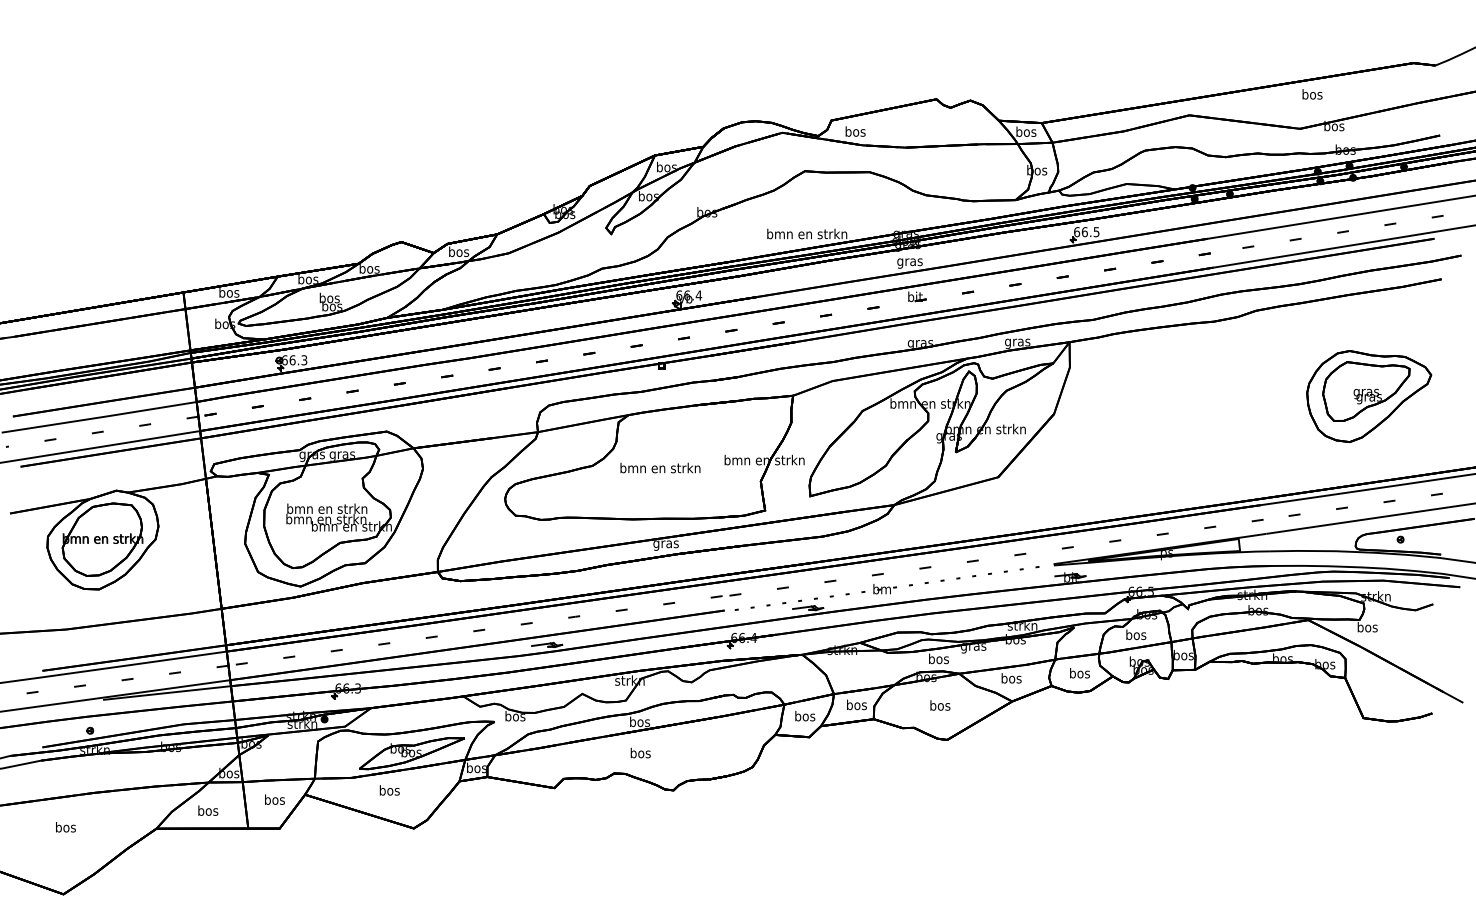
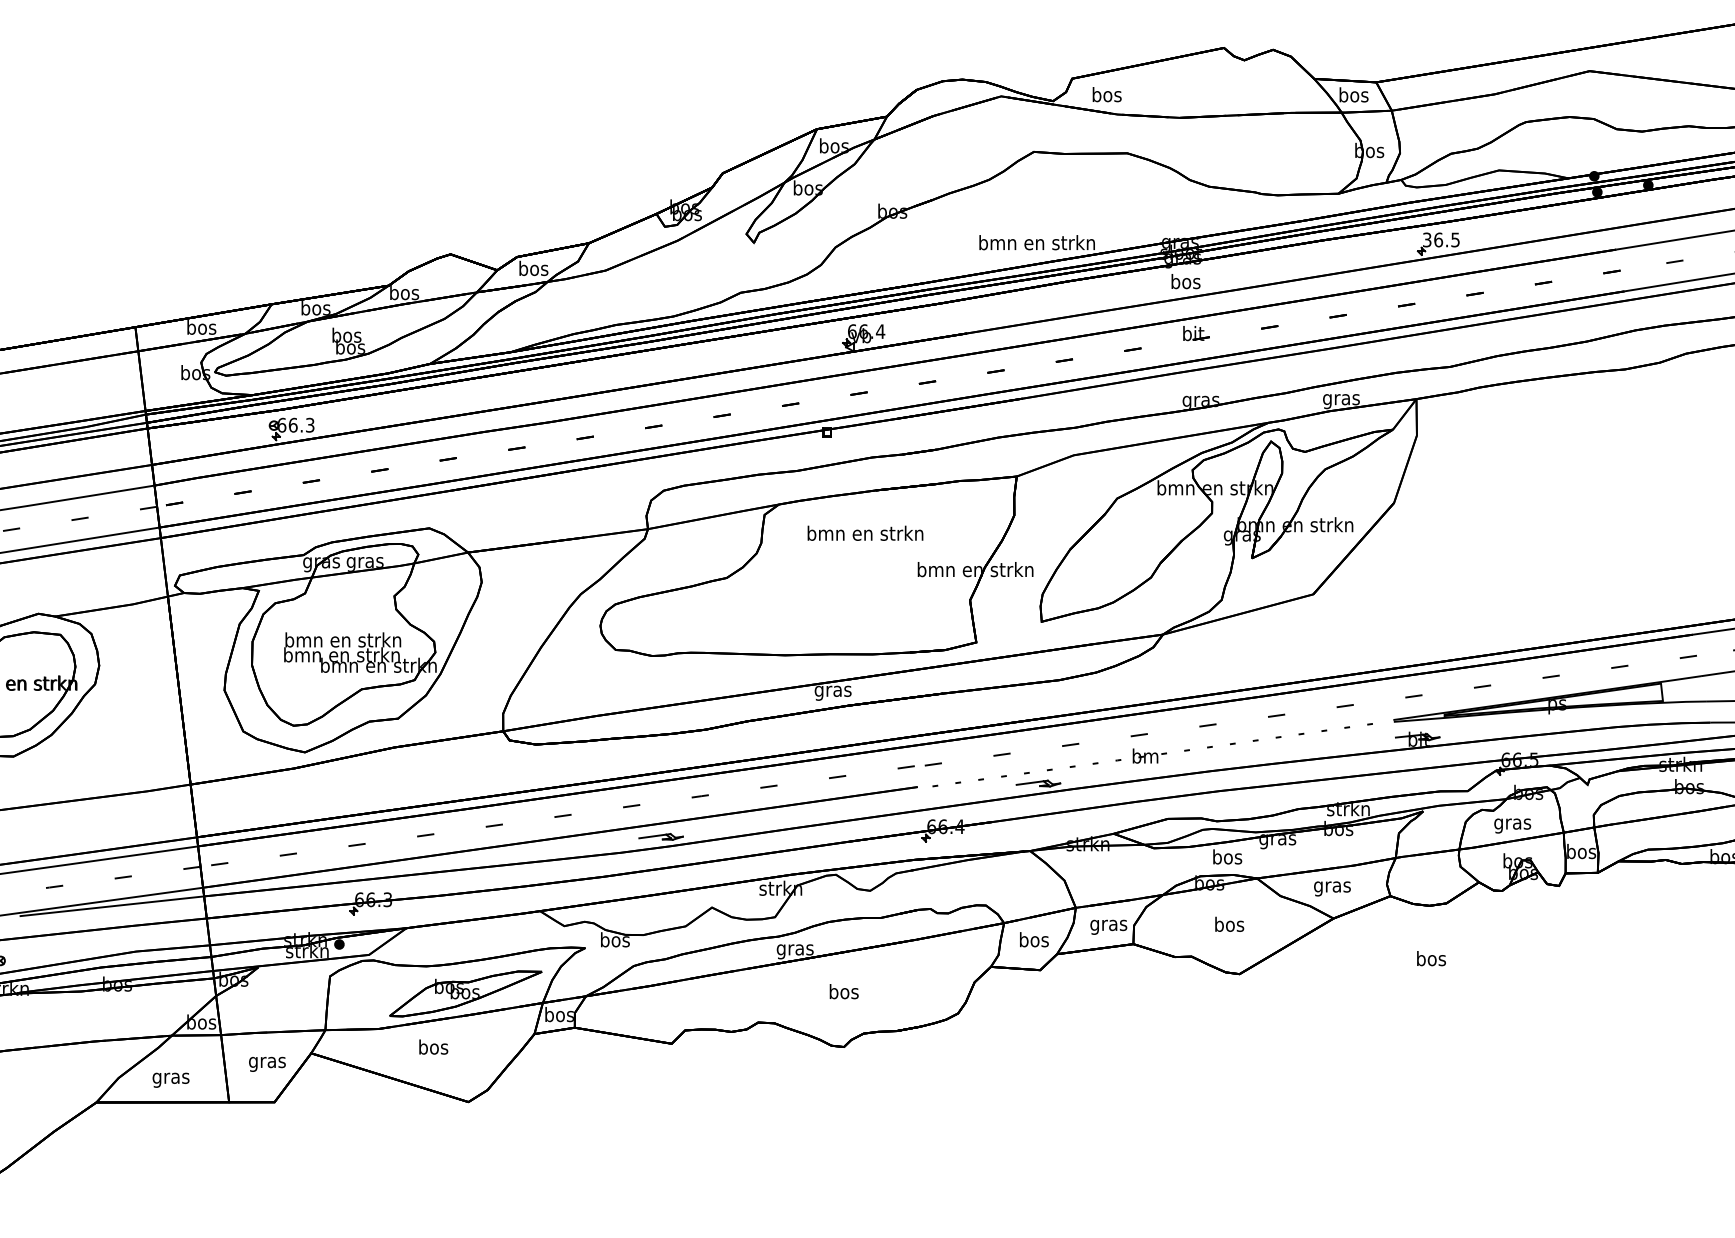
text: (1077, 232) -> (1427, 240), 66.5 -> 36.5
text: (909, 261) -> (1185, 282), gras -> bos
text: (660, 467) -> (865, 532), moved
text: (1135, 635) -> (1511, 823), bos -> gras
text: (1079, 673) -> (1430, 959), moved
text: (1011, 679) -> (1332, 886), bos -> gras
text: (856, 705) -> (1108, 924), bos -> gras
text: (639, 722) -> (794, 948), bos -> gras
text: (640, 752) -> (843, 990), moved
text: (274, 800) -> (267, 1061), bos -> gras
text: (207, 811) -> (170, 1077), bos -> gras

